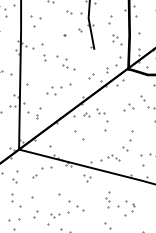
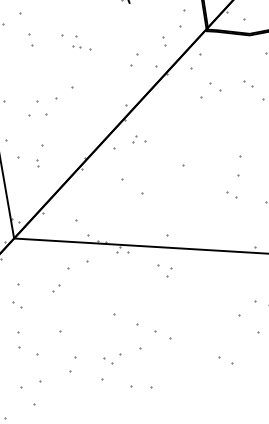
part: (65, 62) -> (75, 41), size x0.7
part: (58, 89) -> (51, 103), moved
part: (128, 107) -> (210, 90), moved
part: (102, 115) -> (172, 135), removed
part: (110, 157) -> (205, 218), removed
part: (107, 199) -> (215, 306), removed

